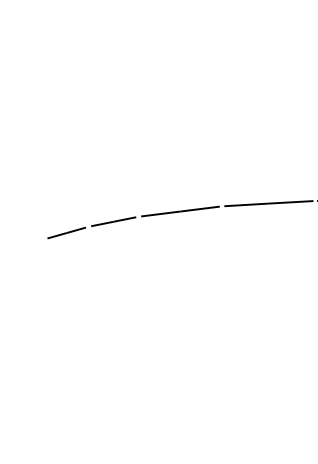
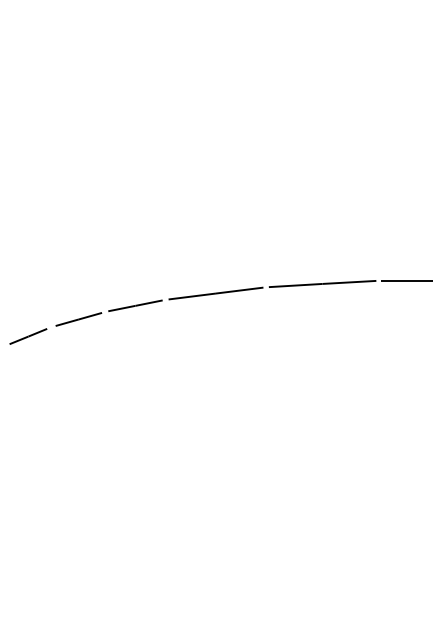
line: (24, 247) -> (28, 336), added

